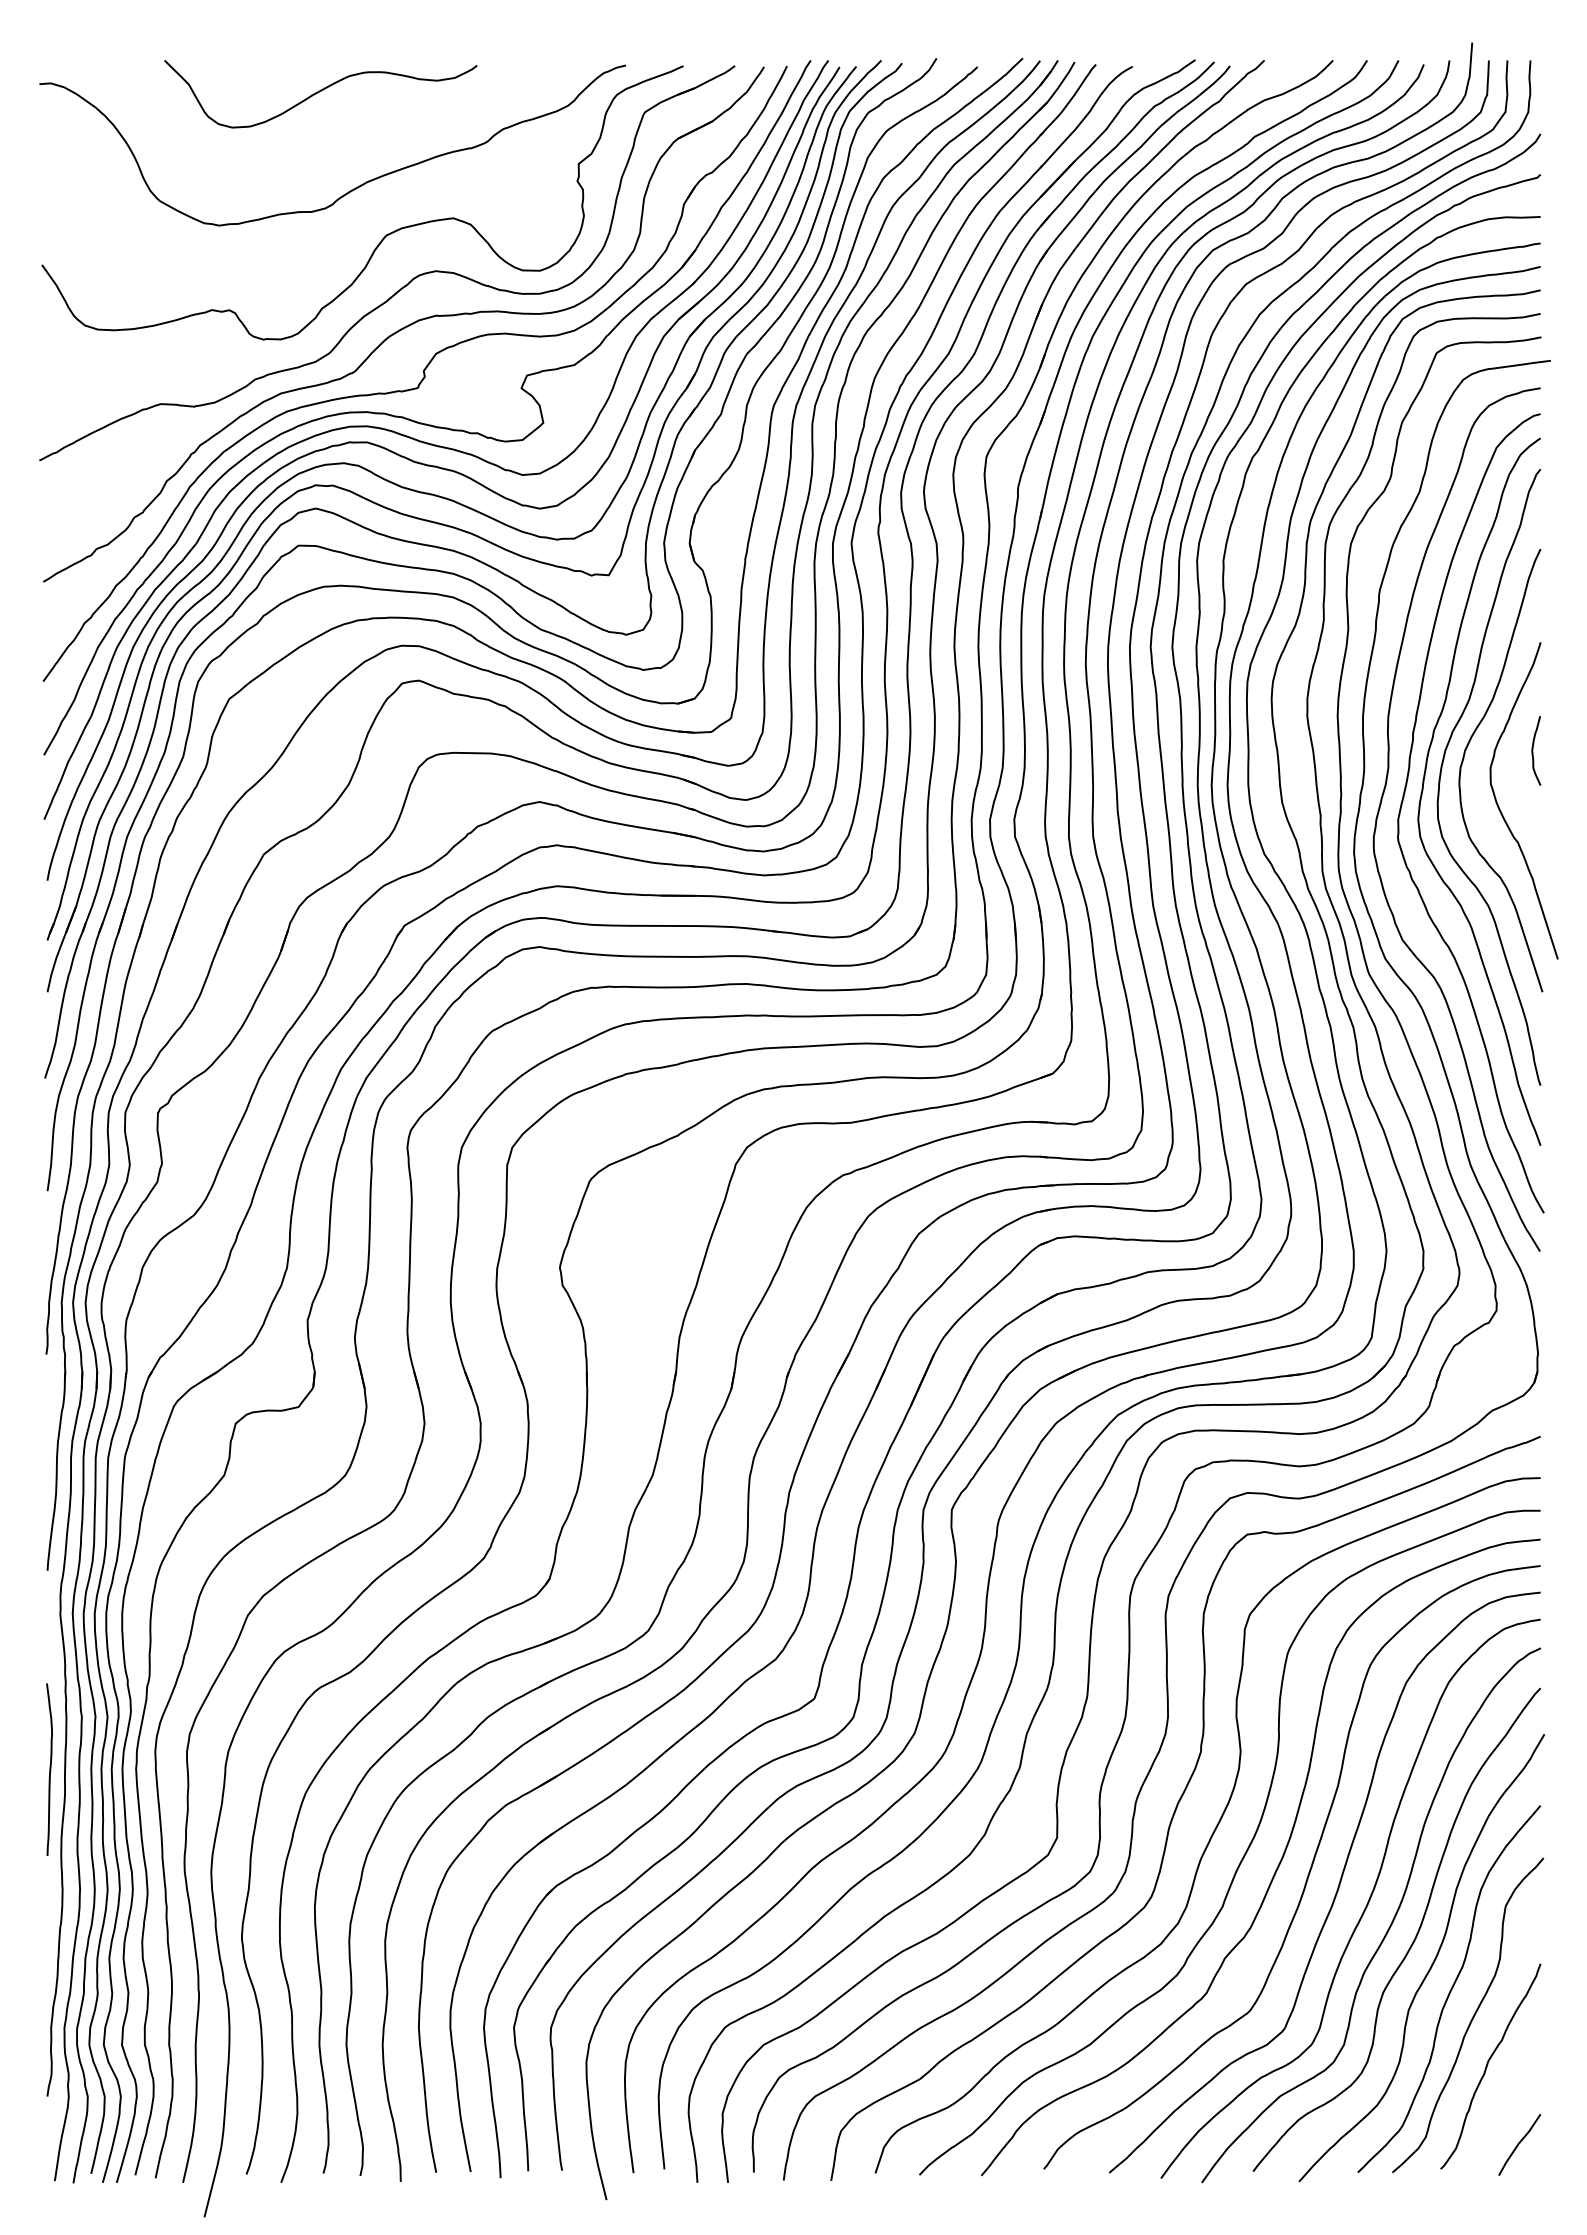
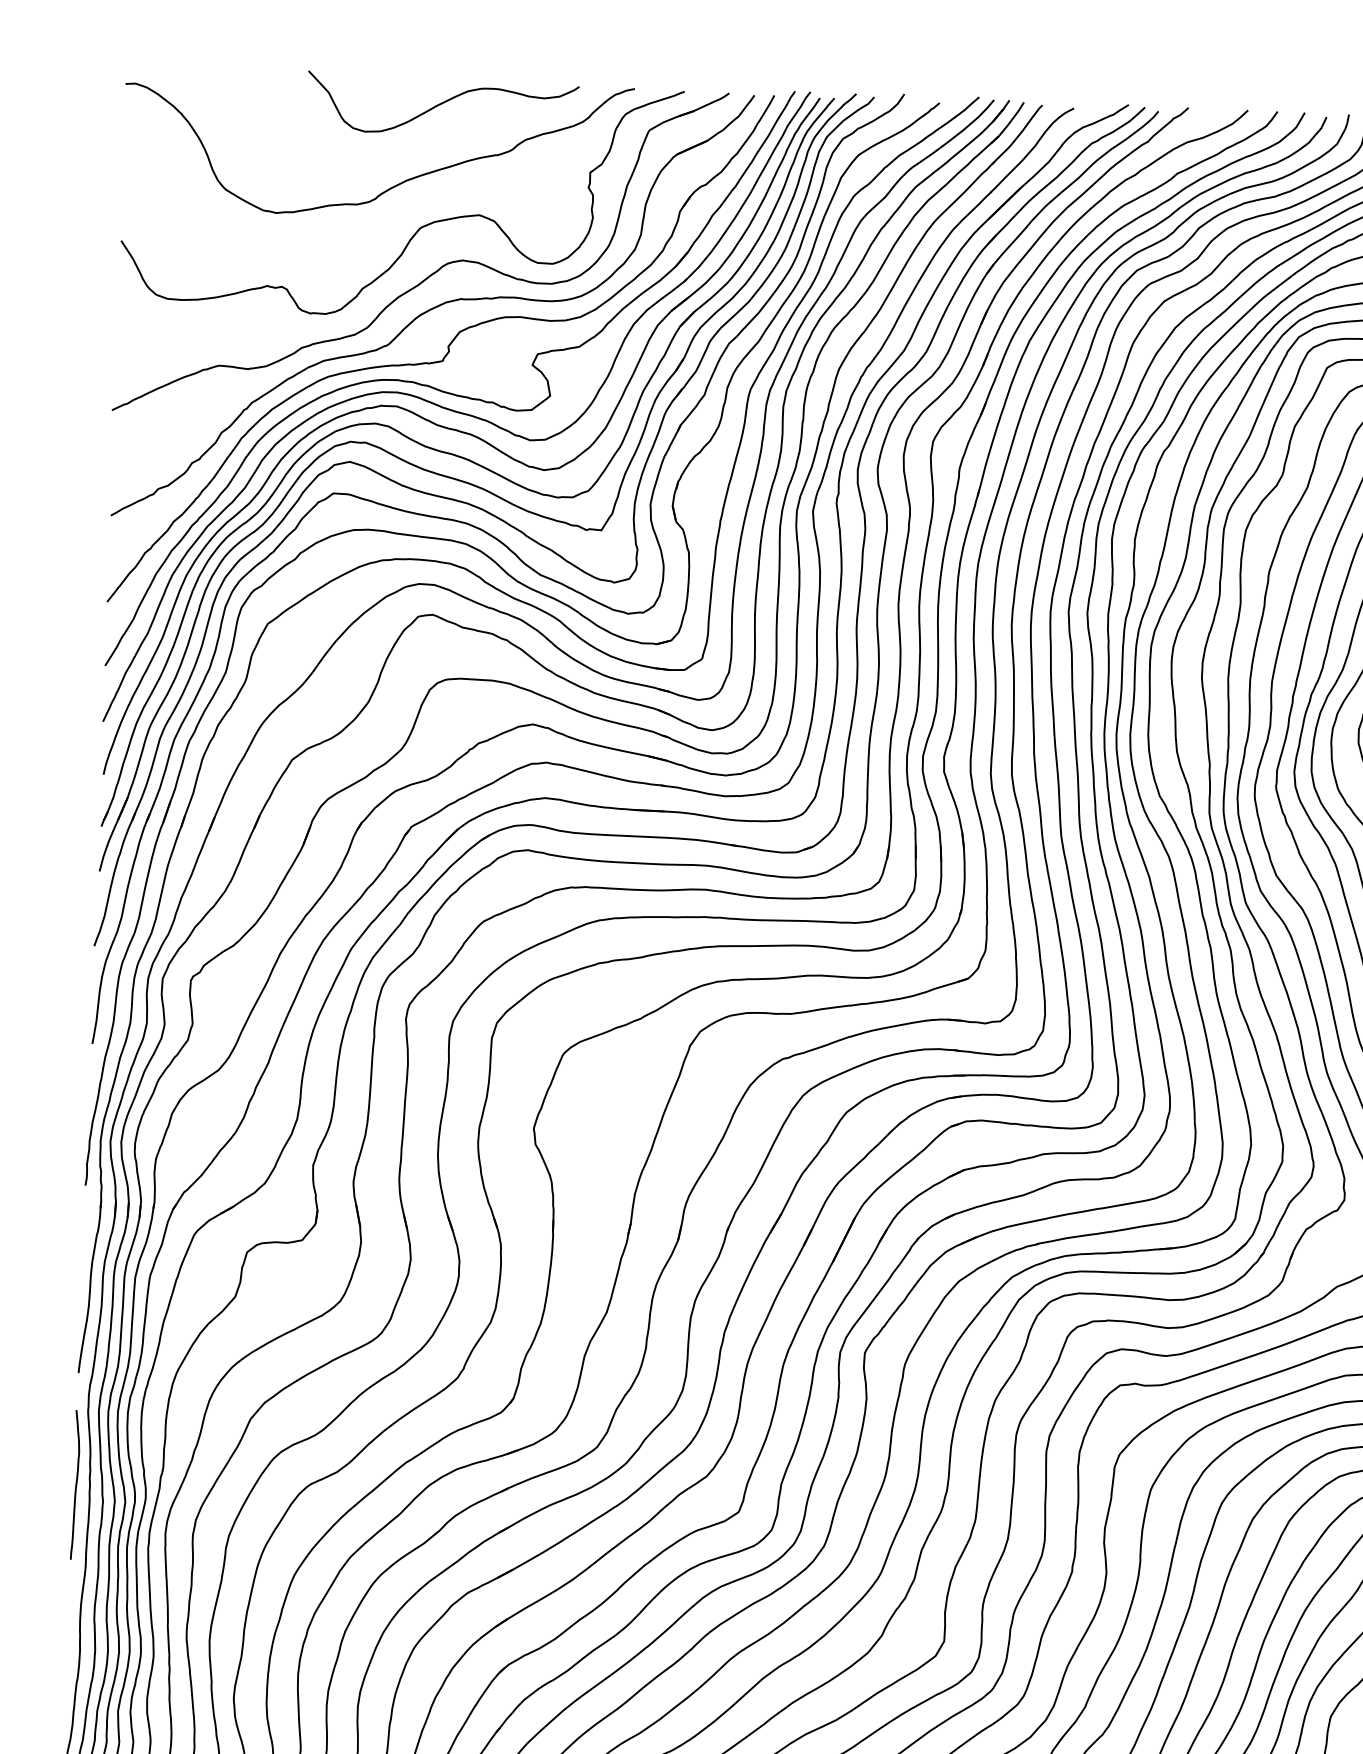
curve: (319, 92) -> (441, 104), moved
curve: (49, 1769) -> (75, 1484), moved

